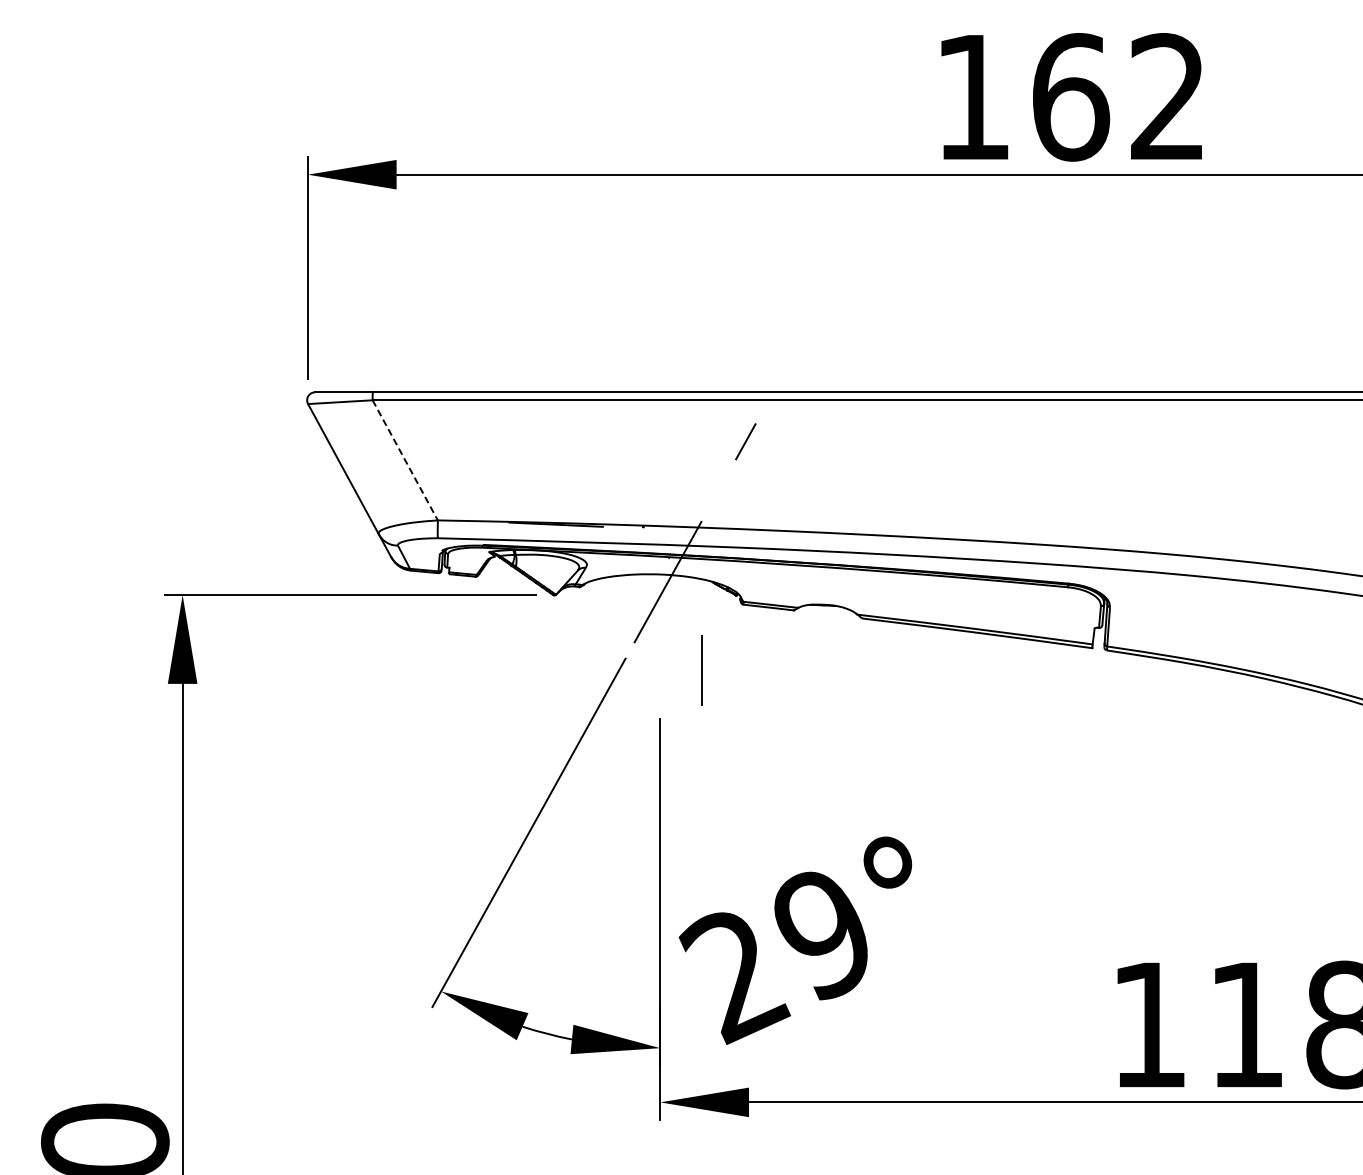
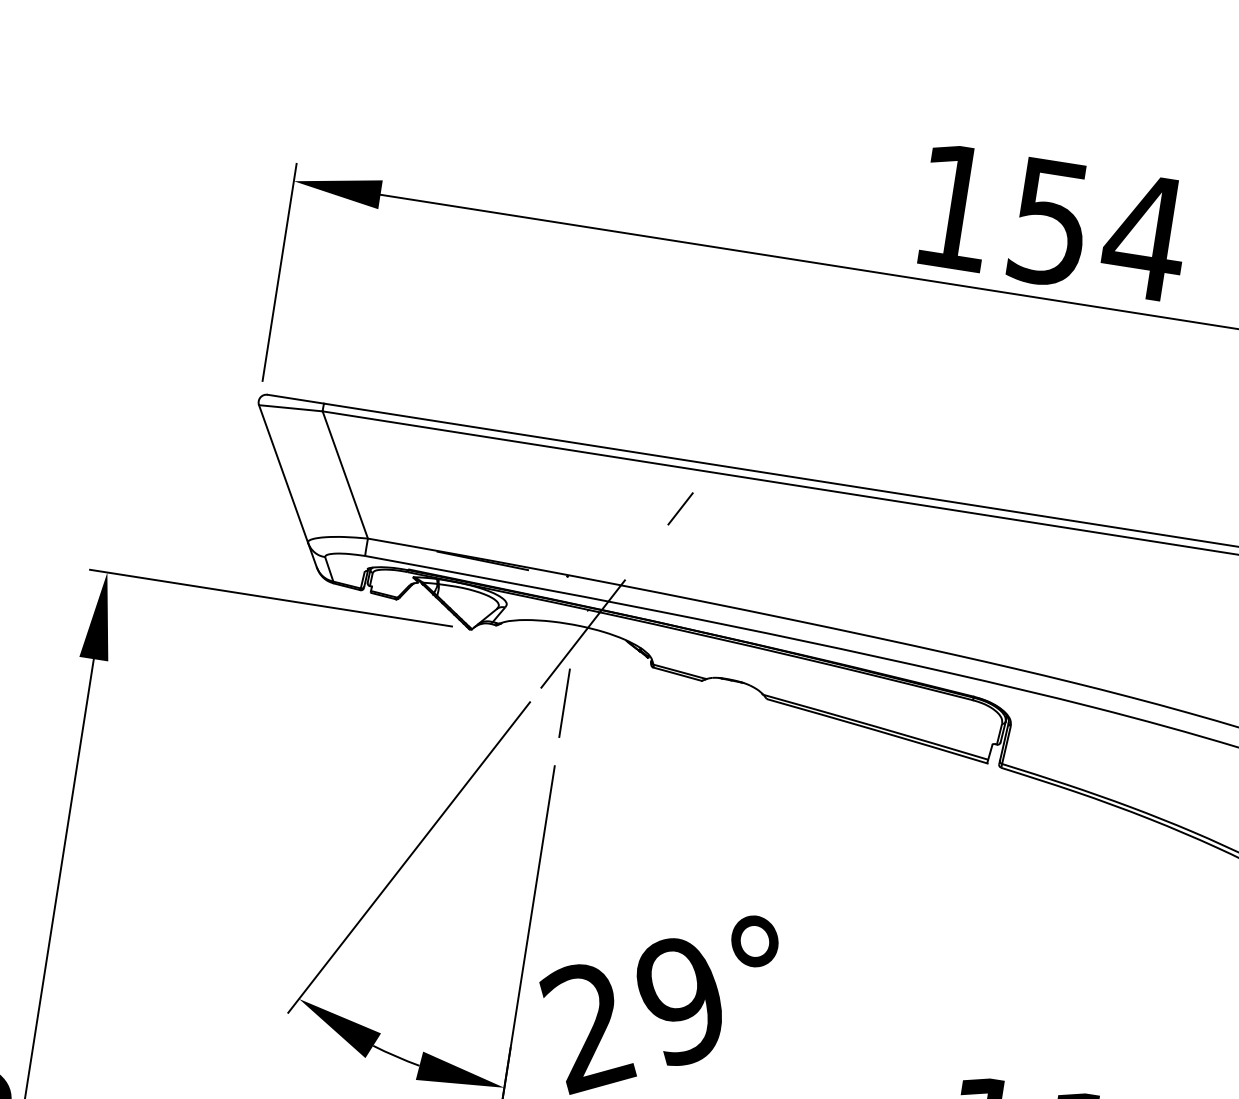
text: (1120, 97) -> (1098, 230), 162 -> 154
line: (405, 460) -> (345, 475), dashed -> solid
line: (701, 670) -> (563, 703), moved

